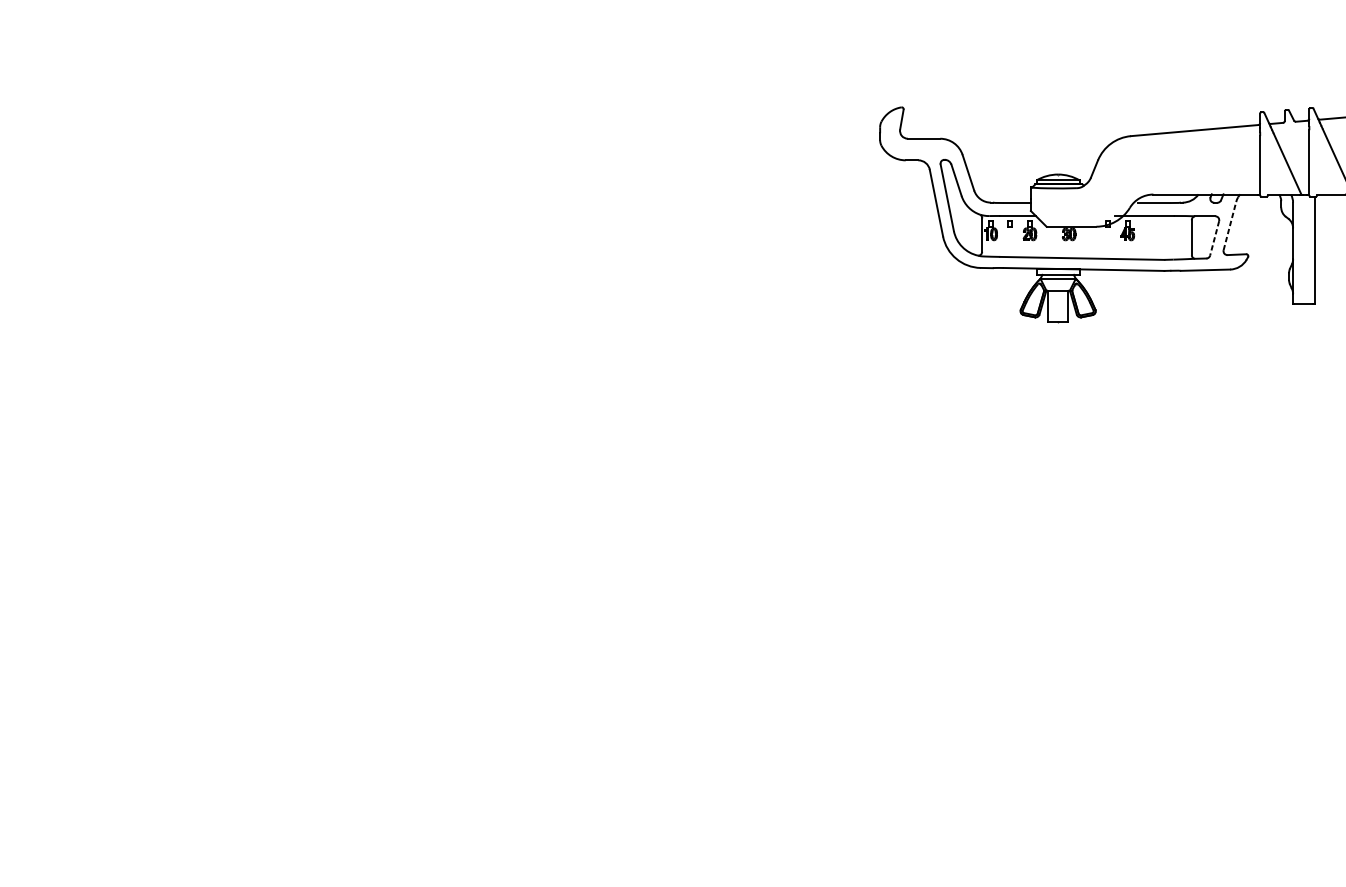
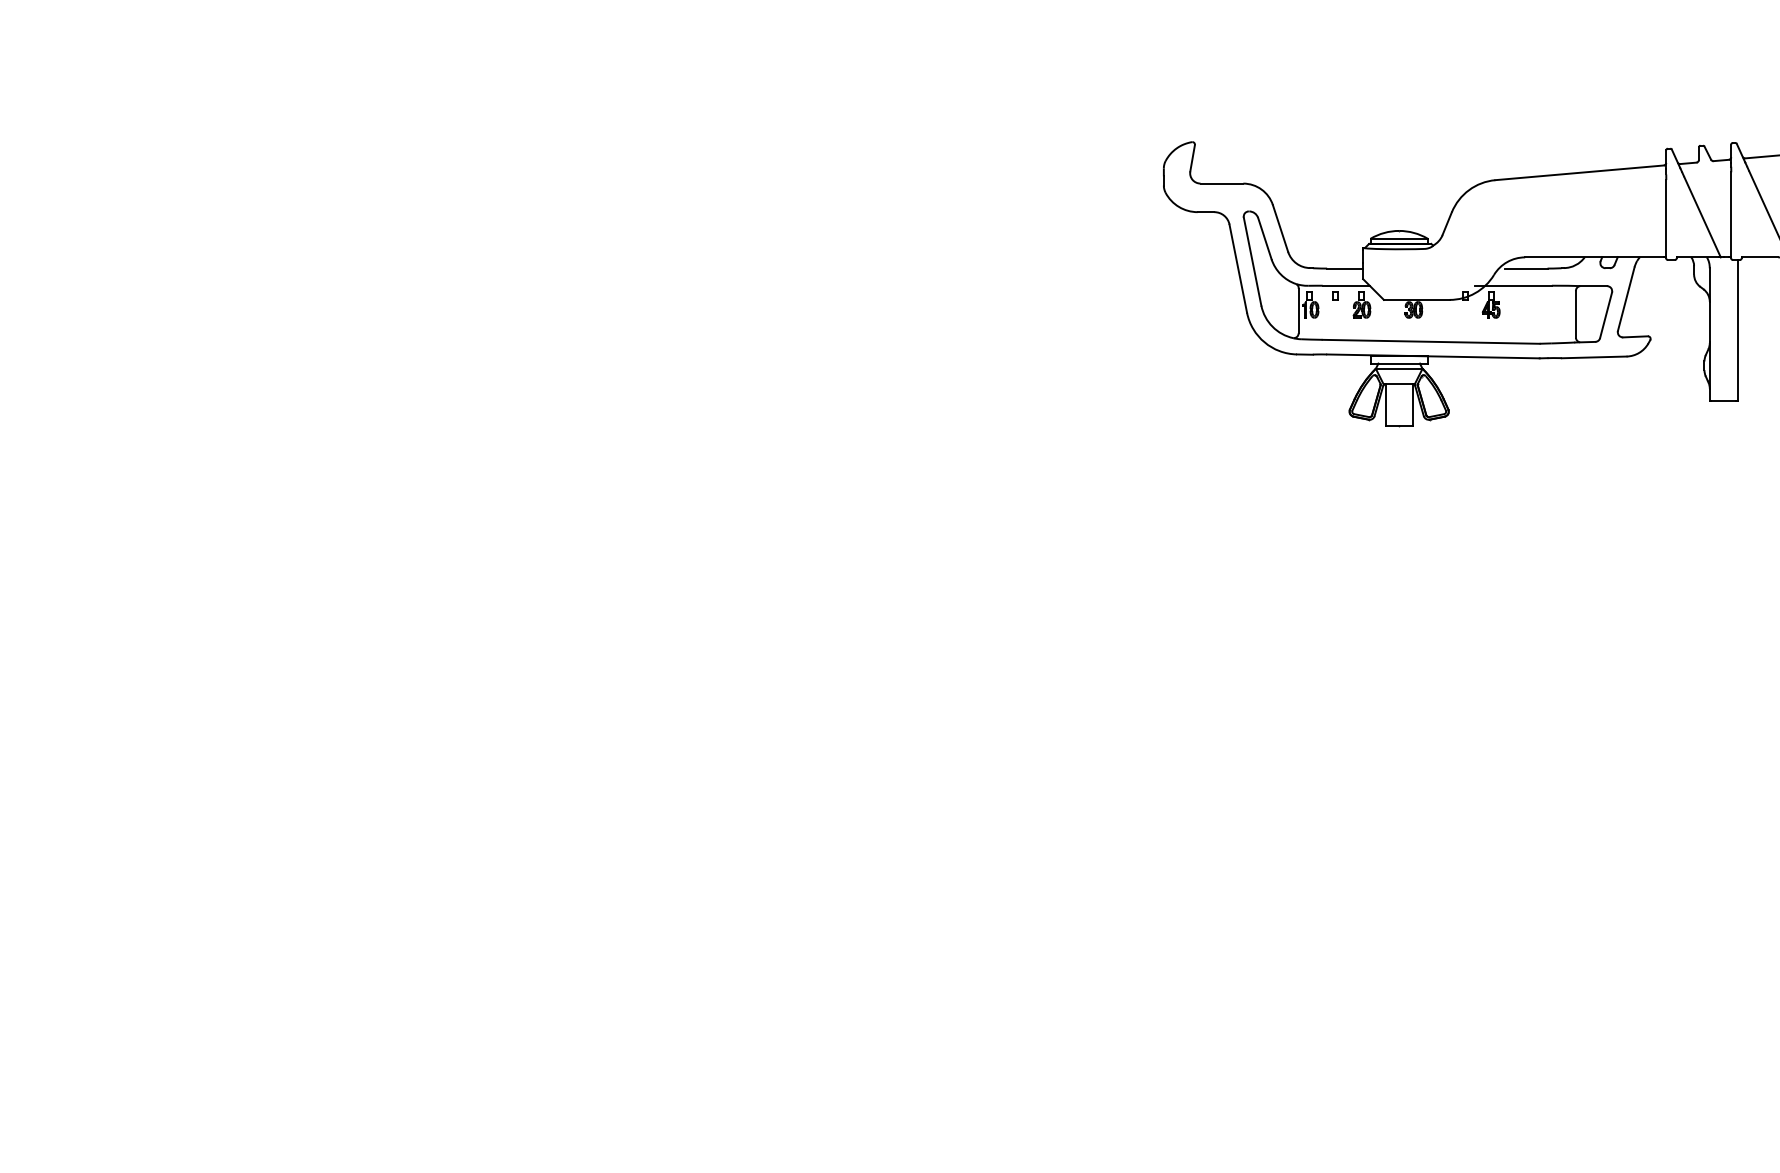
line: (1230, 226) -> (1626, 299), dashed -> solid
line: (1214, 238) -> (1606, 315), dashed -> solid

